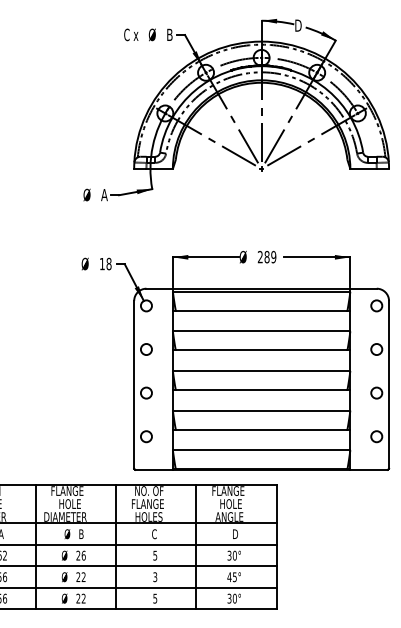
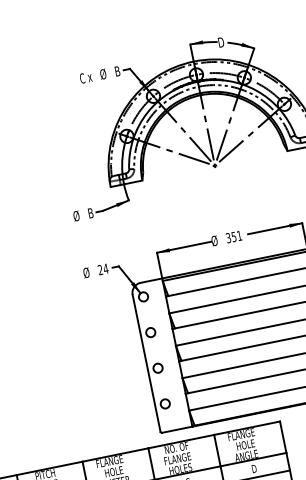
text: (104, 195) -> (90, 213), A -> B
text: (266, 256) -> (233, 236), 289 -> 351
text: (105, 263) -> (102, 269), 18 -> 24

